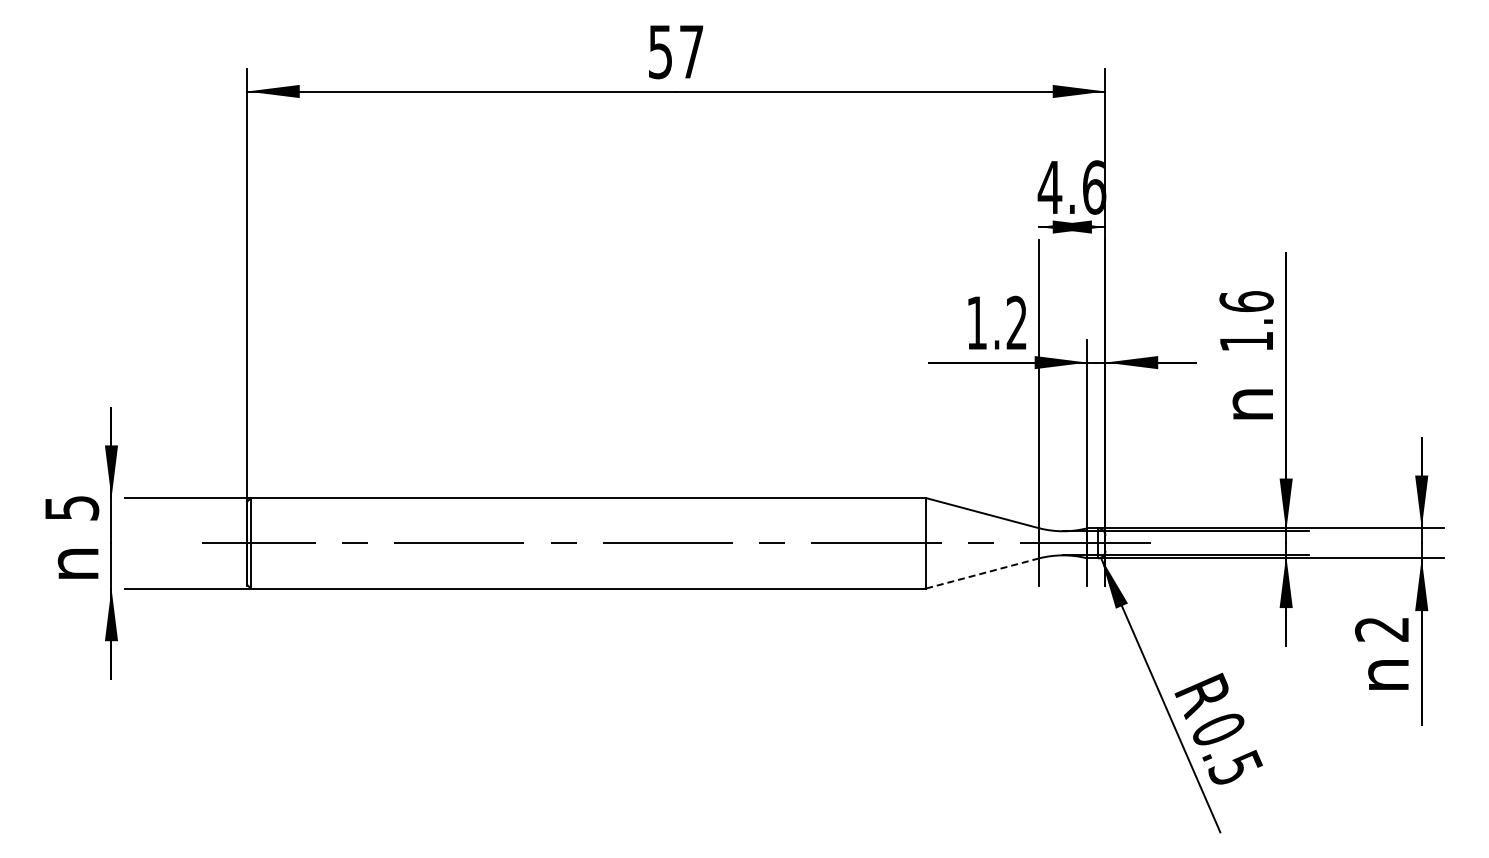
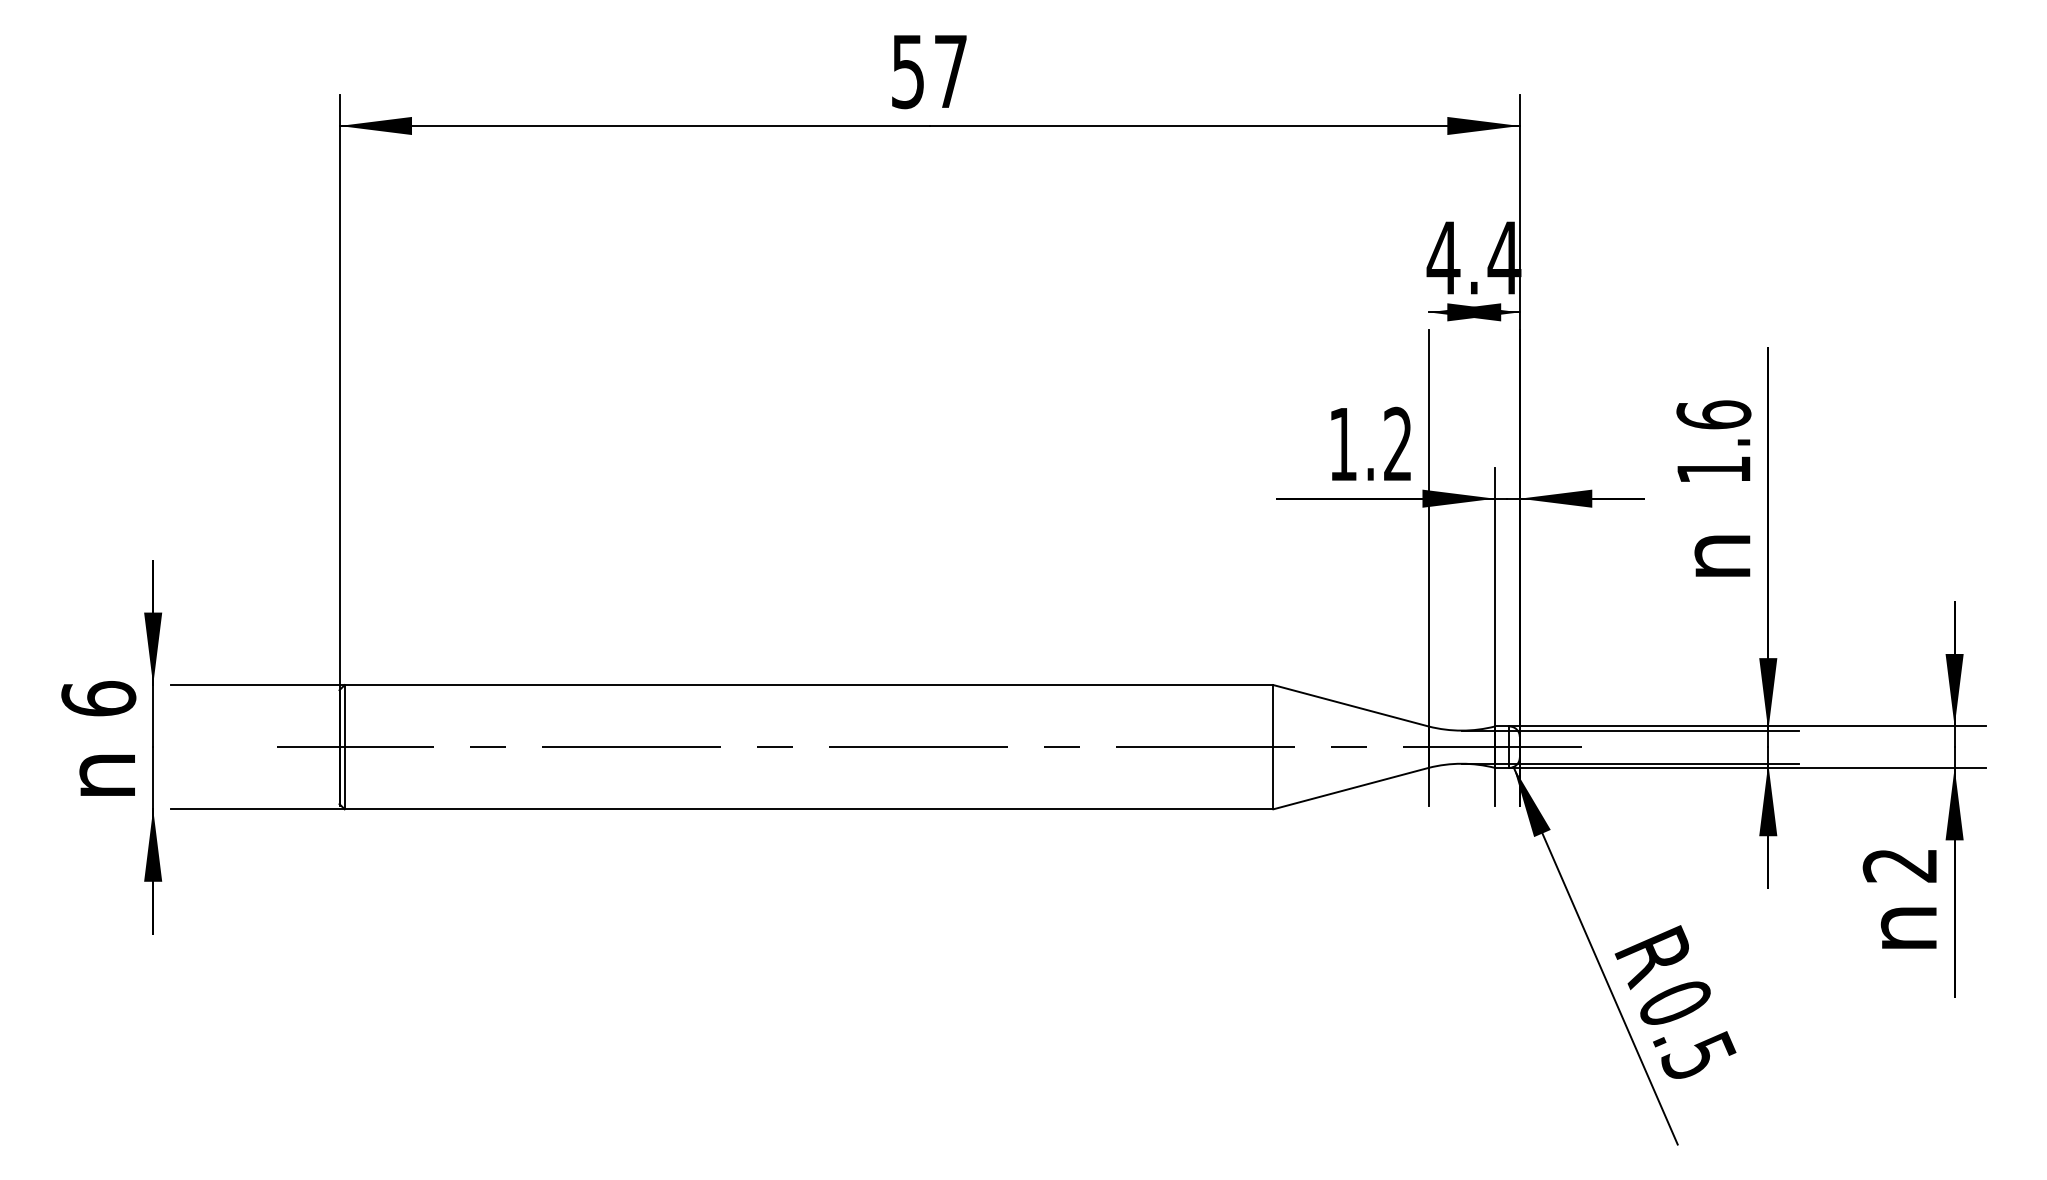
text: (1094, 187) -> (1504, 257), 4.6 -> 4.4
text: (71, 507) -> (98, 697), 5 -> 6
line: (982, 573) -> (1350, 788), dashed -> solid

